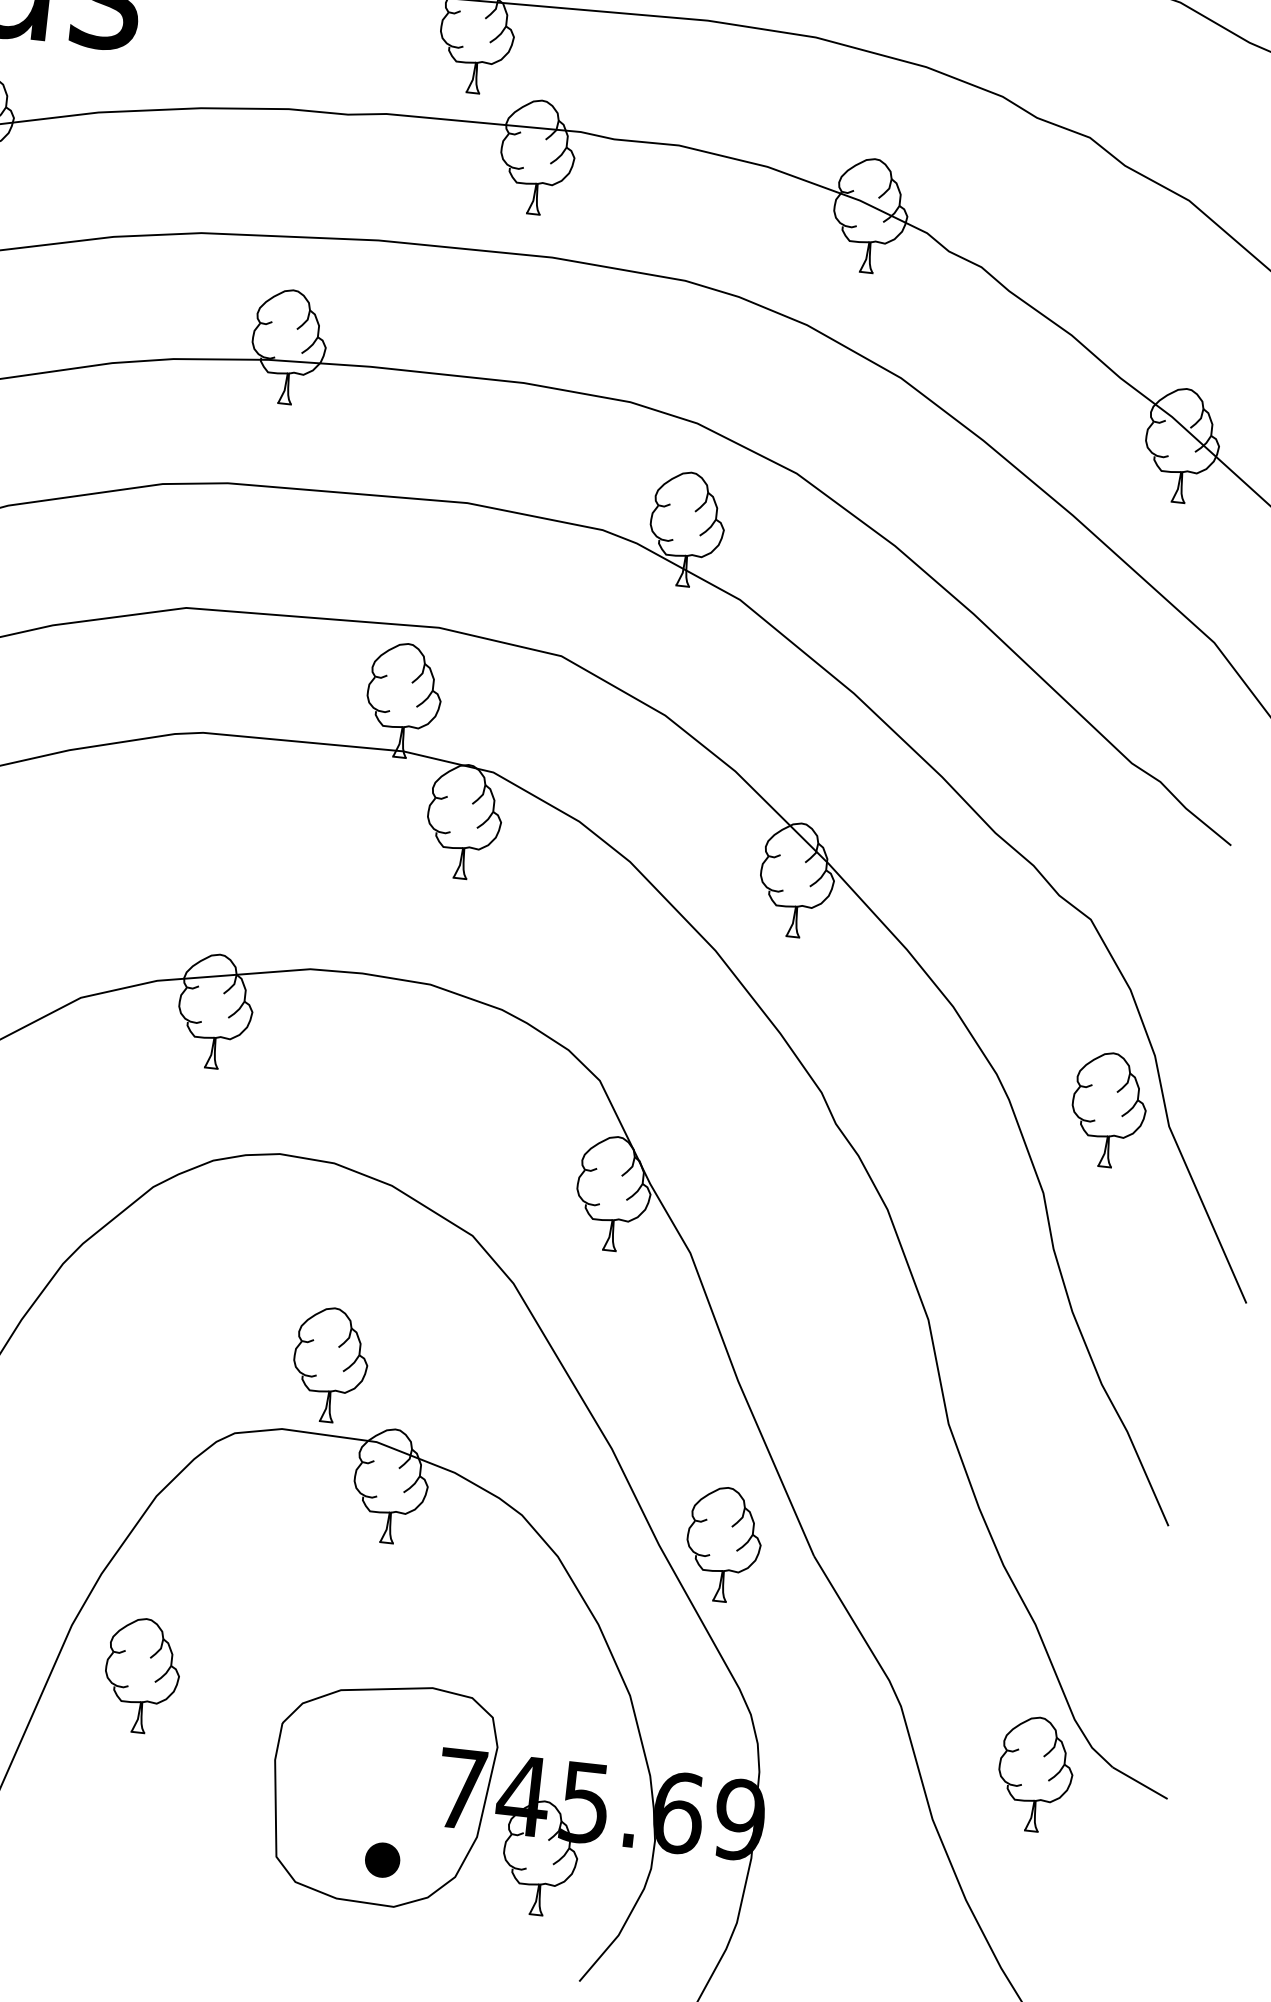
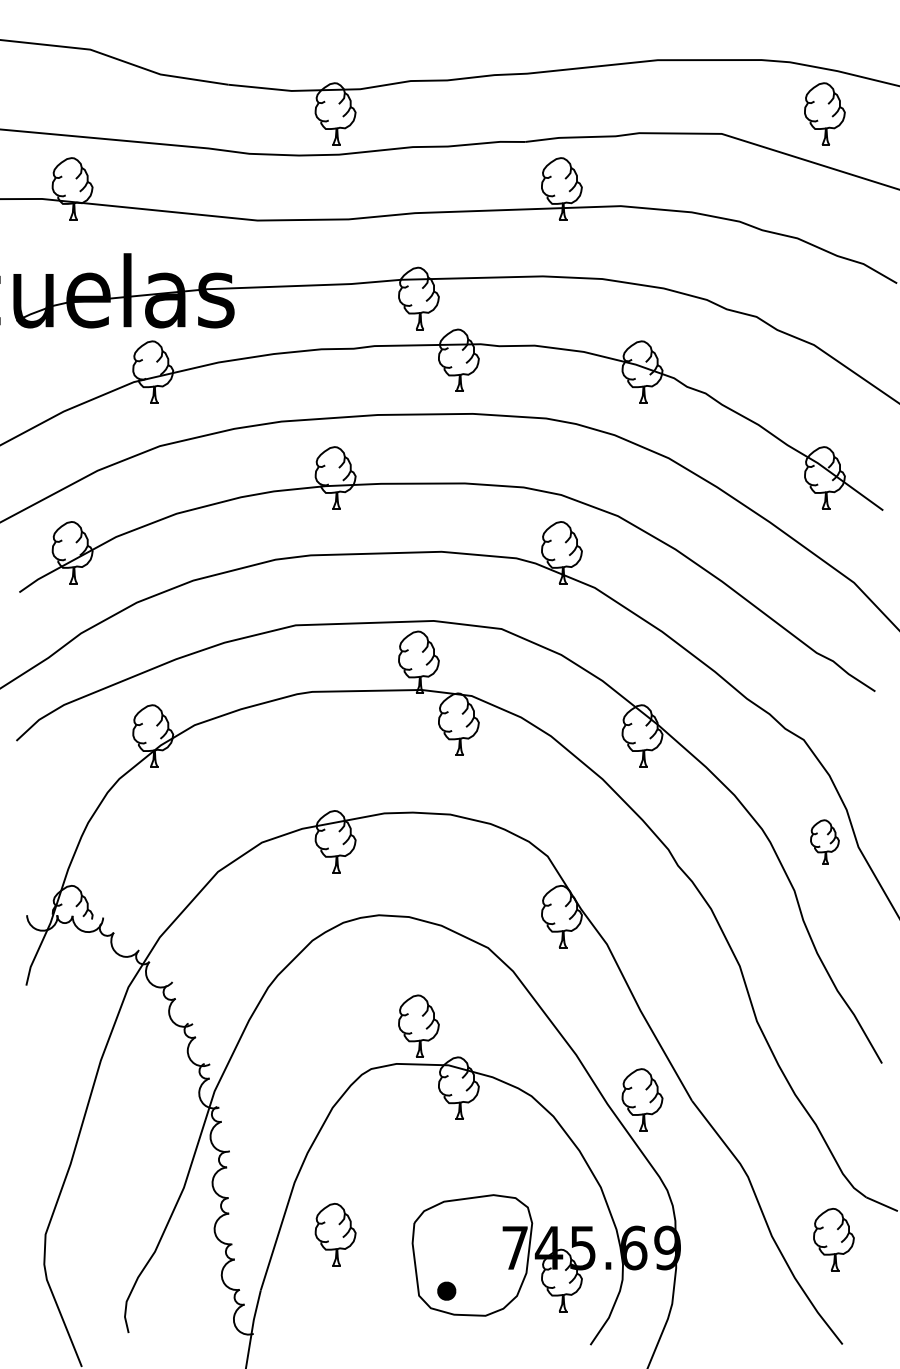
part: (1108, 1109) -> (824, 841), size x0.7
part: (141, 1675) -> (335, 1234), moved
part: (1034, 1773) -> (833, 1239), moved
part: (382, 1858) -> (446, 1290), moved

